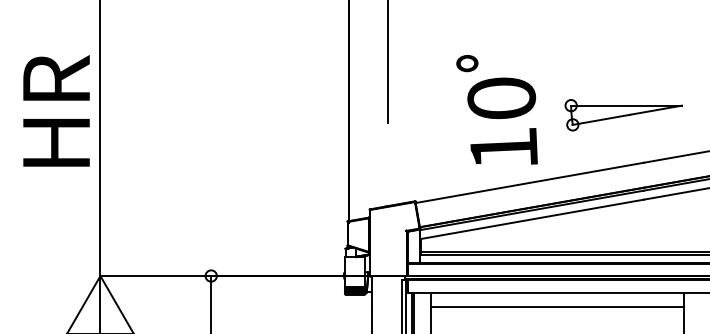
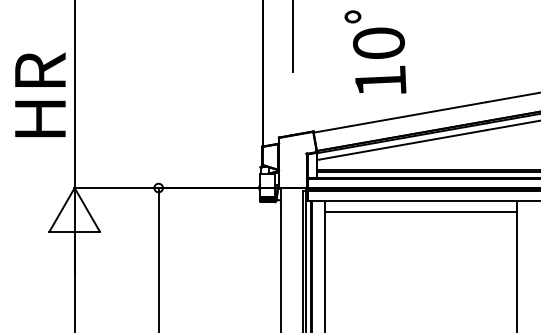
text: (497, 109) -> (375, 51), moved
text: (56, 110) -> (40, 94), moved
part: (623, 114) -> (471, 65), removed

